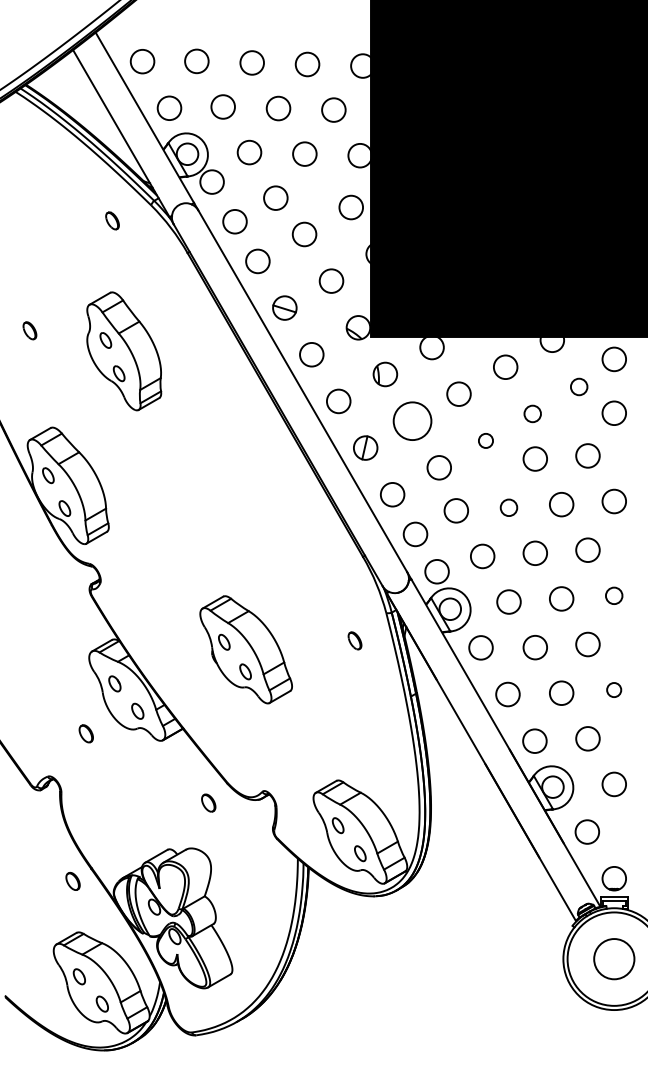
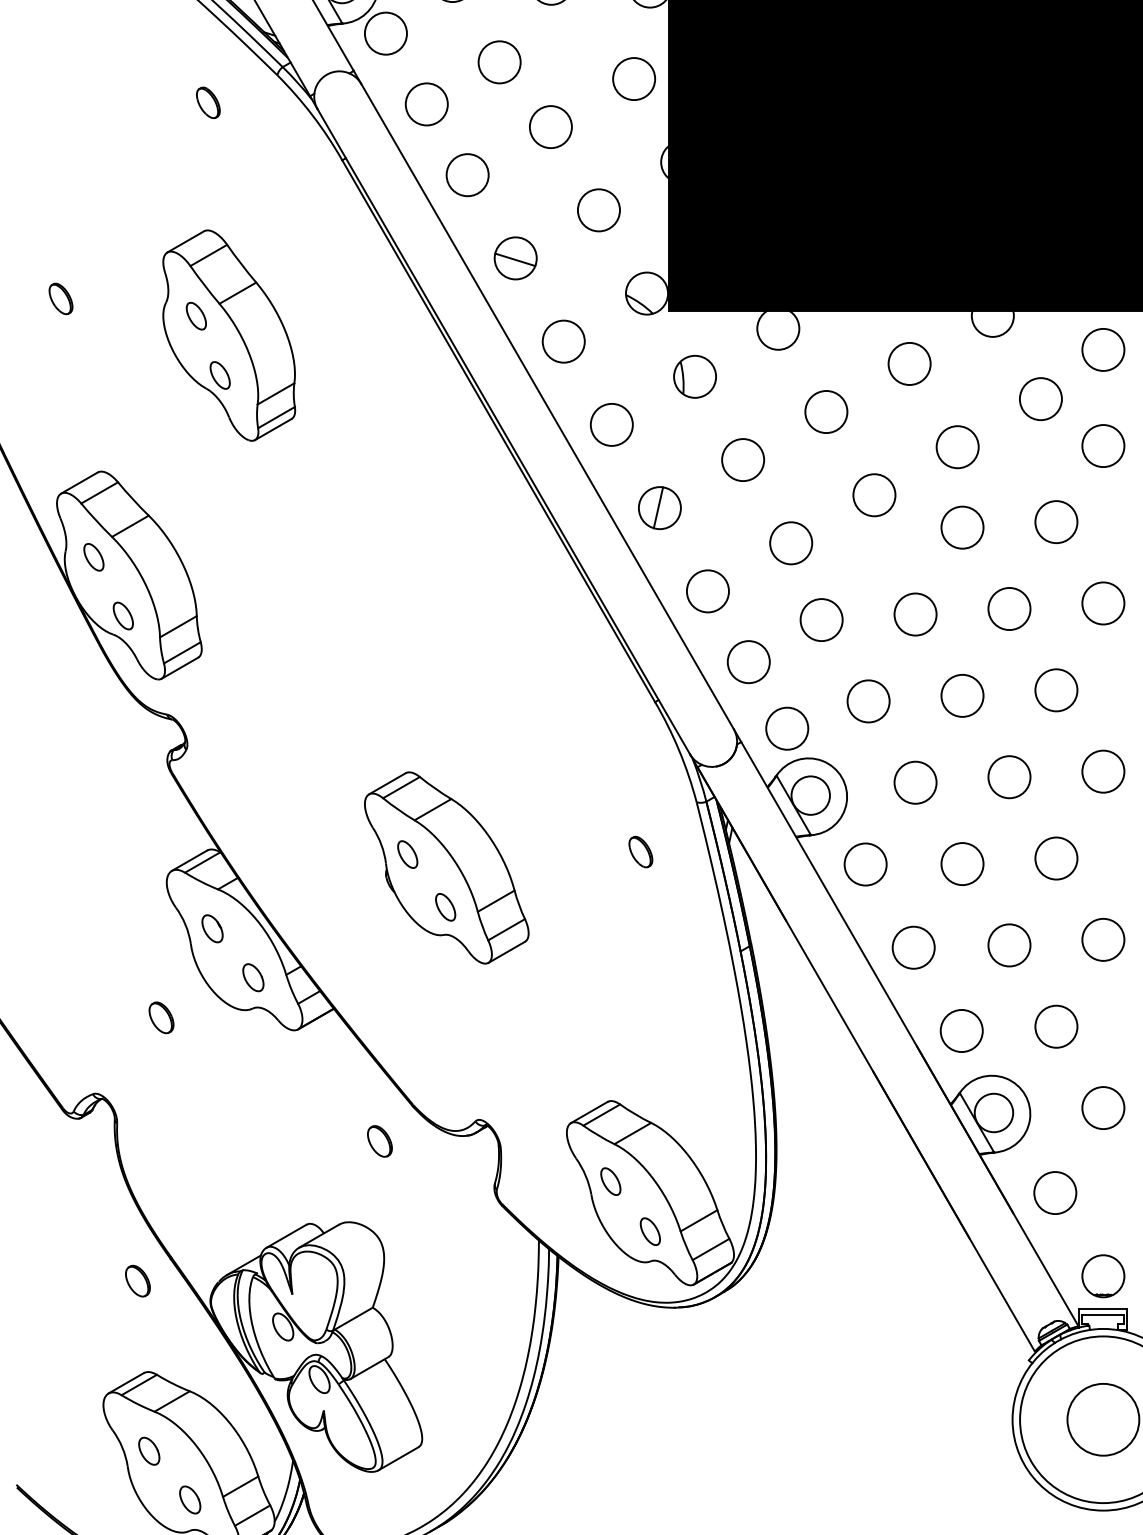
circle: (578, 386) -> (1039, 398), size x1.43
circle: (532, 413) -> (957, 446), size x1.43
circle: (411, 420) -> (741, 458), size x0.62
circle: (485, 440) -> (873, 494), size x1.67
circle: (508, 507) -> (914, 614), size x1.43
circle: (613, 595) -> (1101, 771), size x1.43
circle: (613, 689) -> (1101, 938), size x1.67

